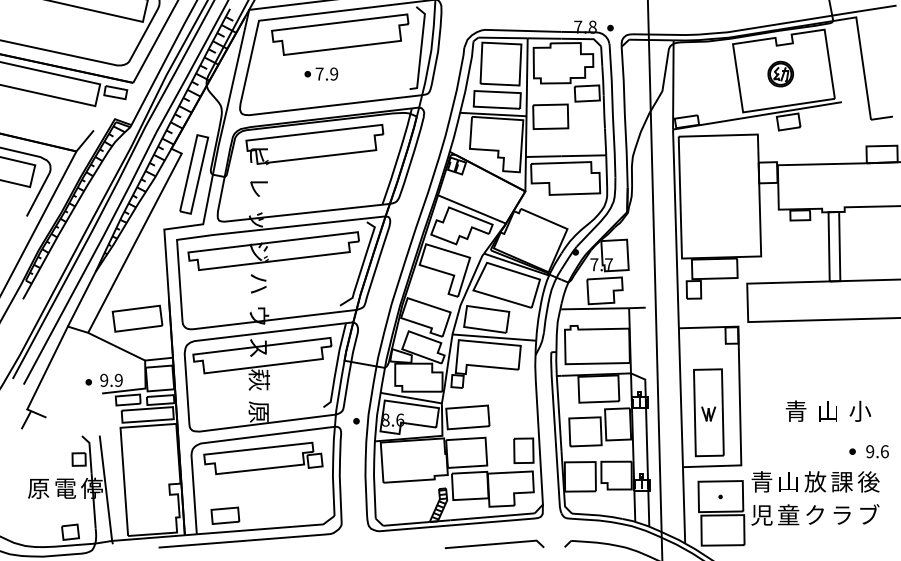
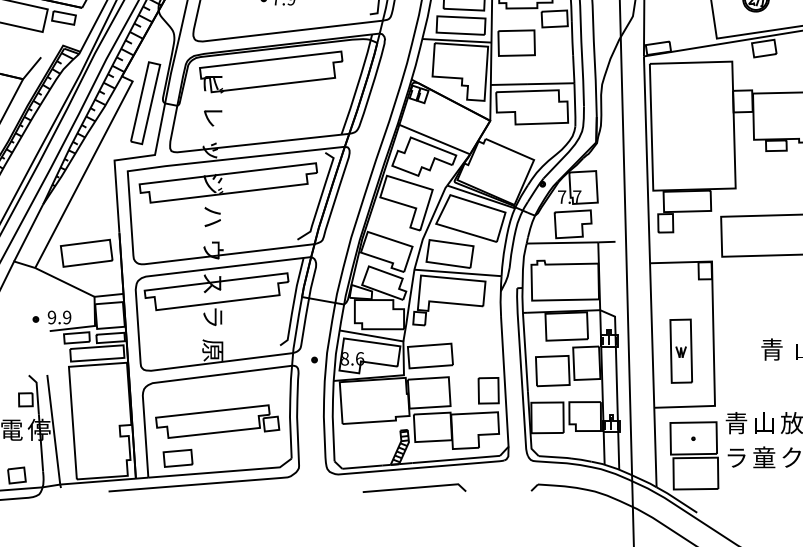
text: (258, 379) -> (212, 316), 萩 -> ラ
part: (708, 412) -> (680, 350), size x0.7
part: (263, 458) -> (217, 421), moved
text: (761, 515) -> (736, 458), 児 -> ラ
line: (494, 544) -> (414, 488), moved

